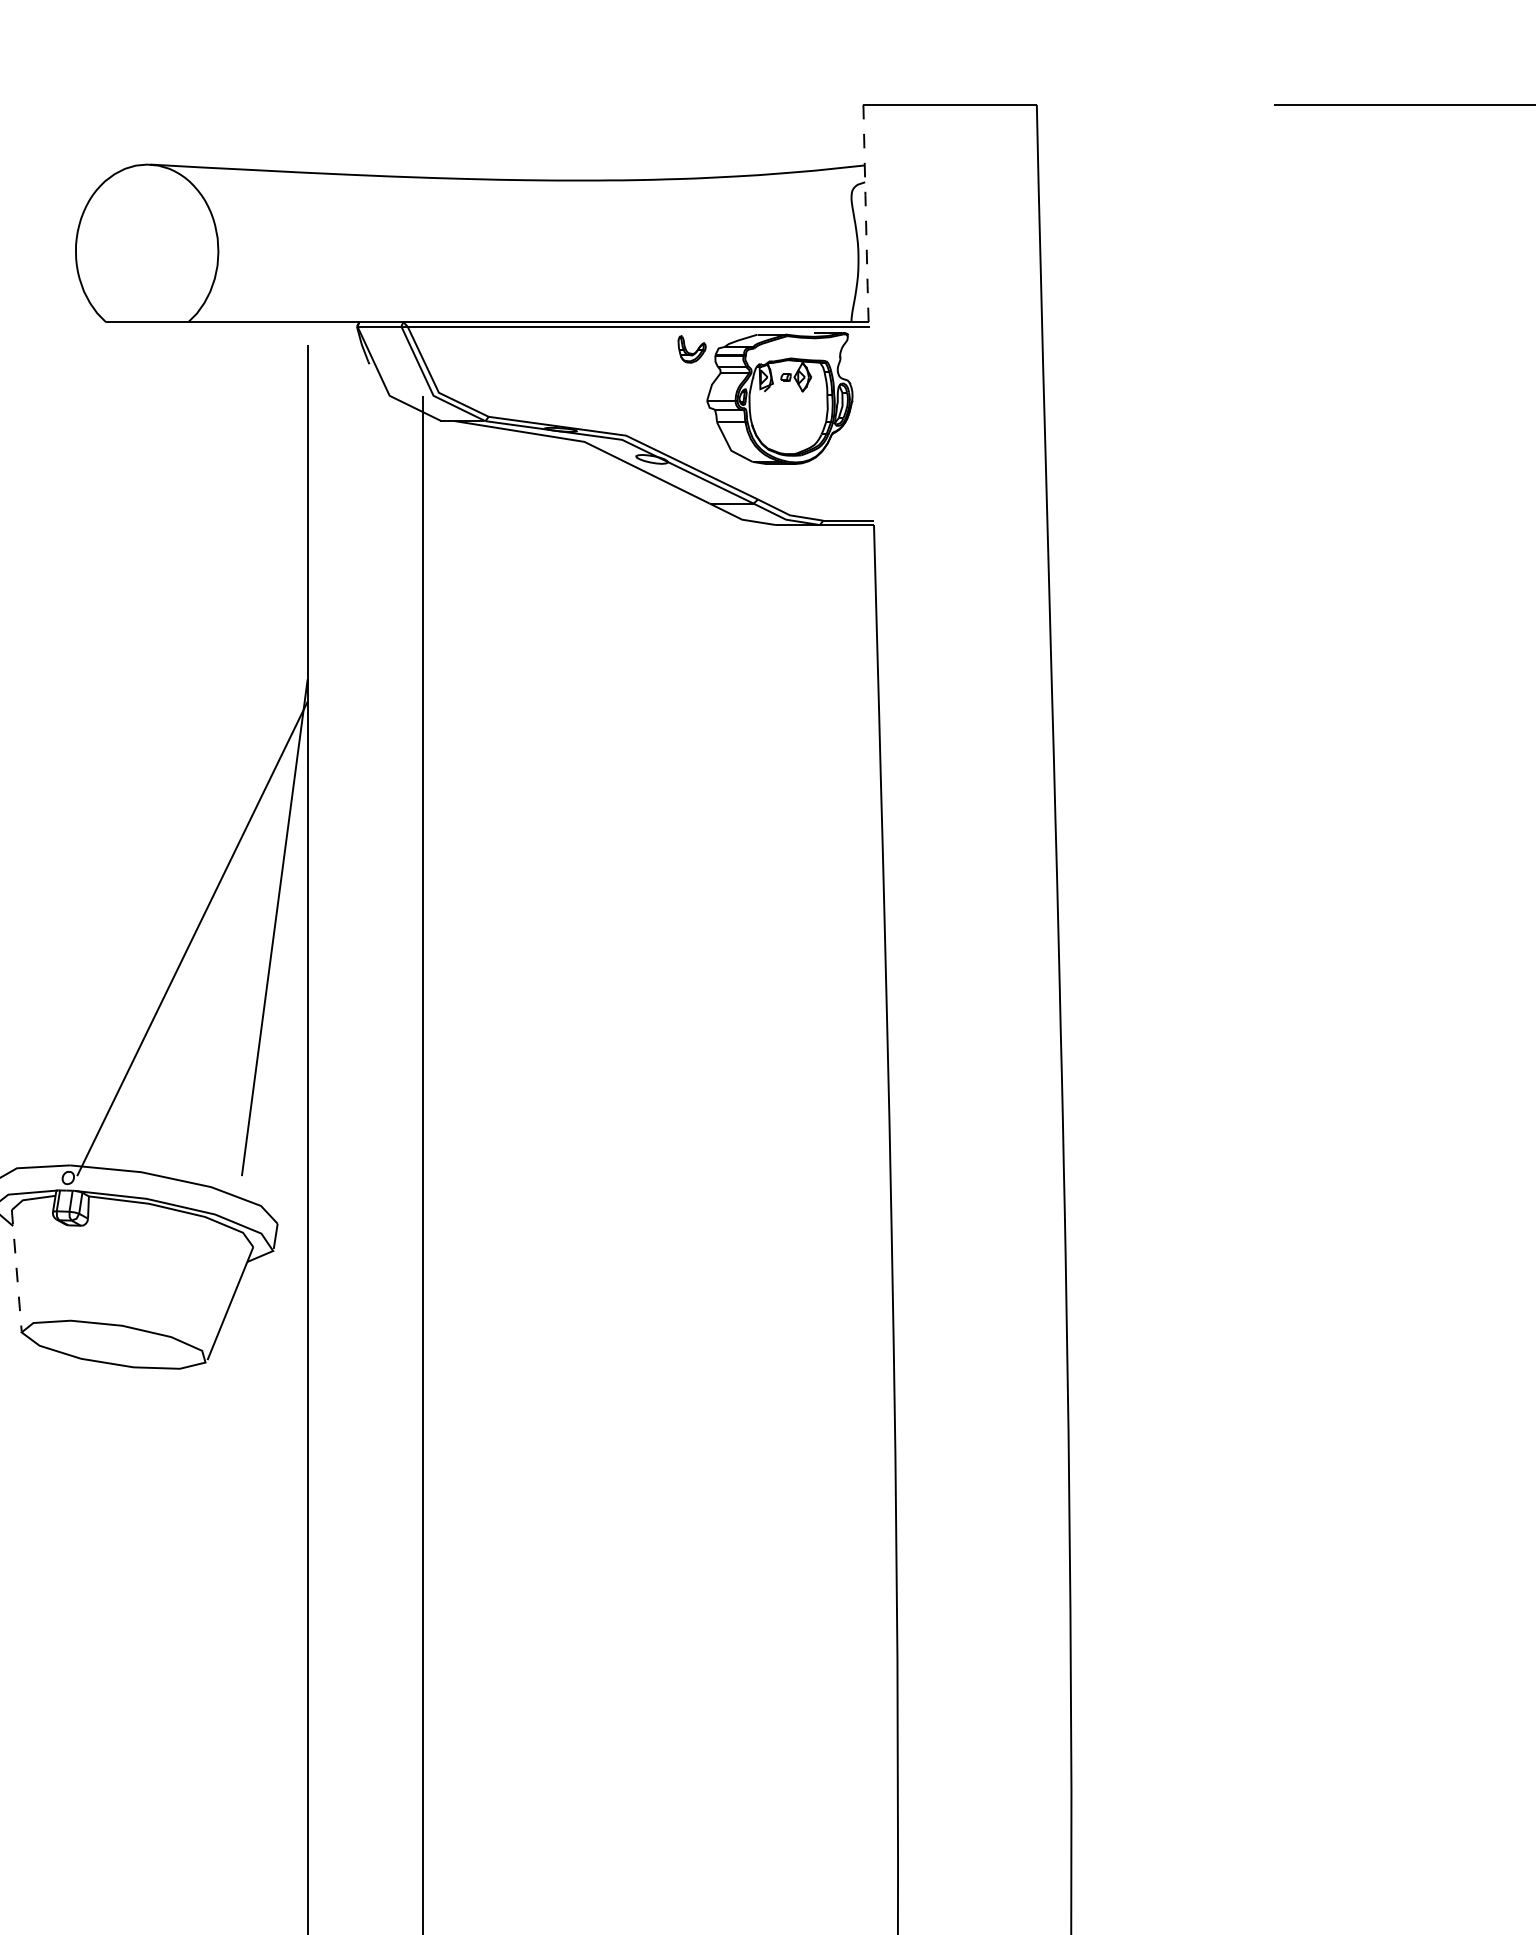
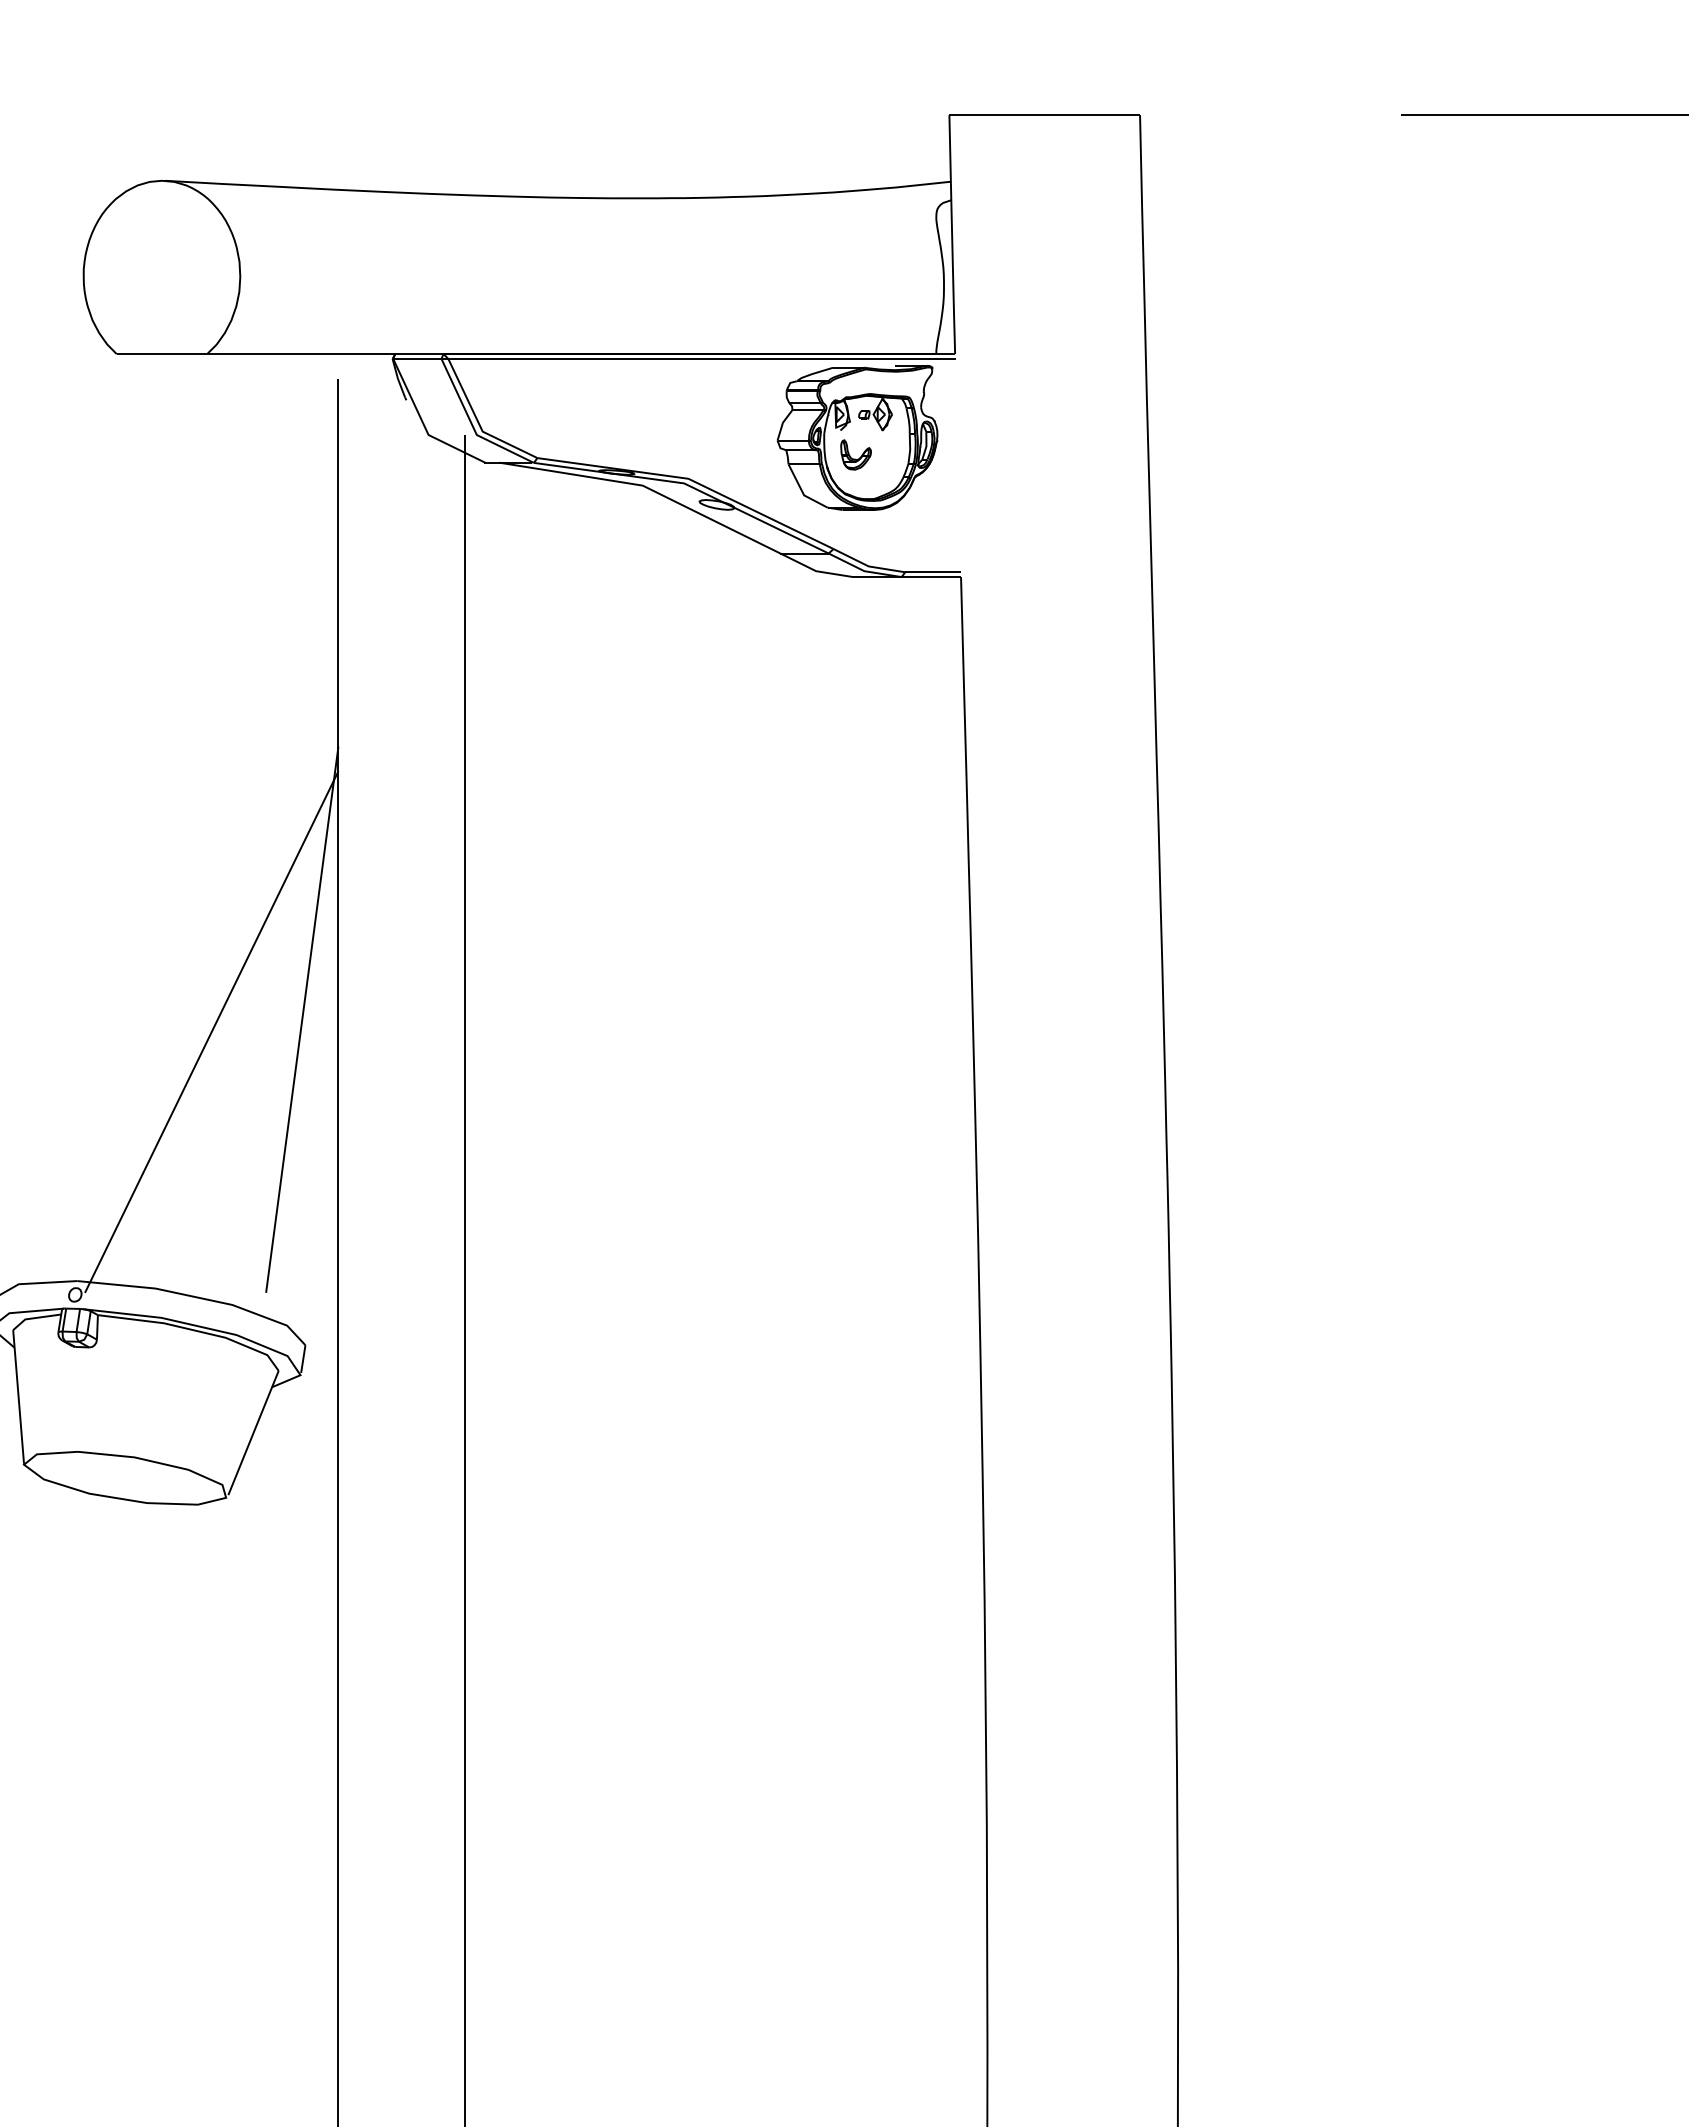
line: (866, 213) -> (952, 234), dashed -> solid
part: (691, 348) -> (855, 454), moved
line: (16, 1271) -> (18, 1397), dashed -> solid

